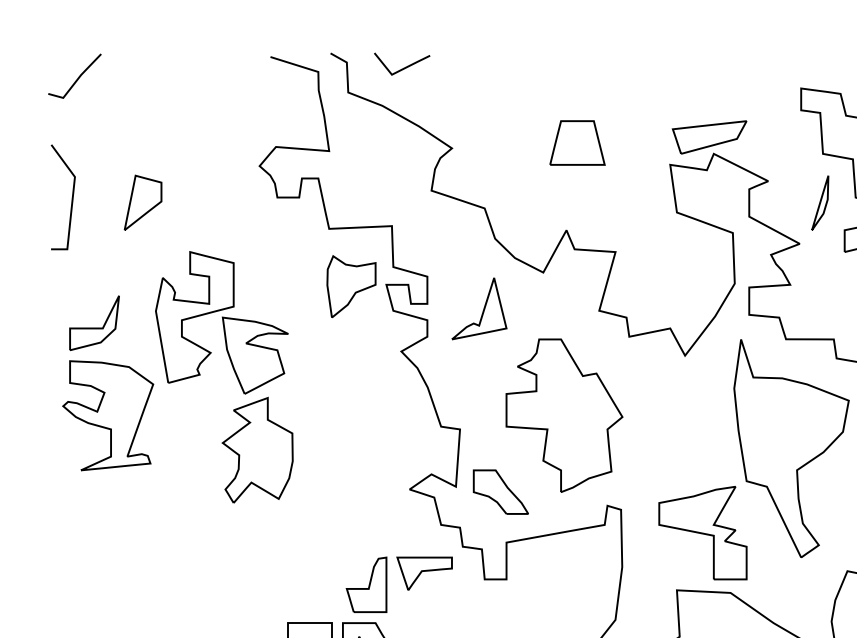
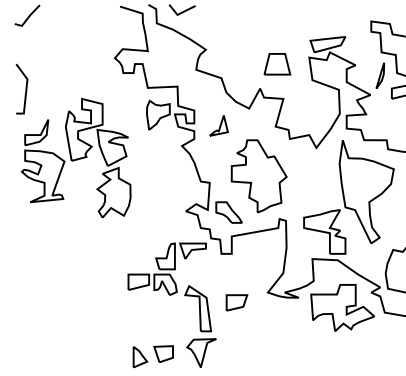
part: (577, 143) -> (277, 64), moved
curve: (70, 198) -> (25, 89), moved
part: (142, 200) -> (59, 74), removed
part: (478, 308) -> (218, 125), size x0.7

